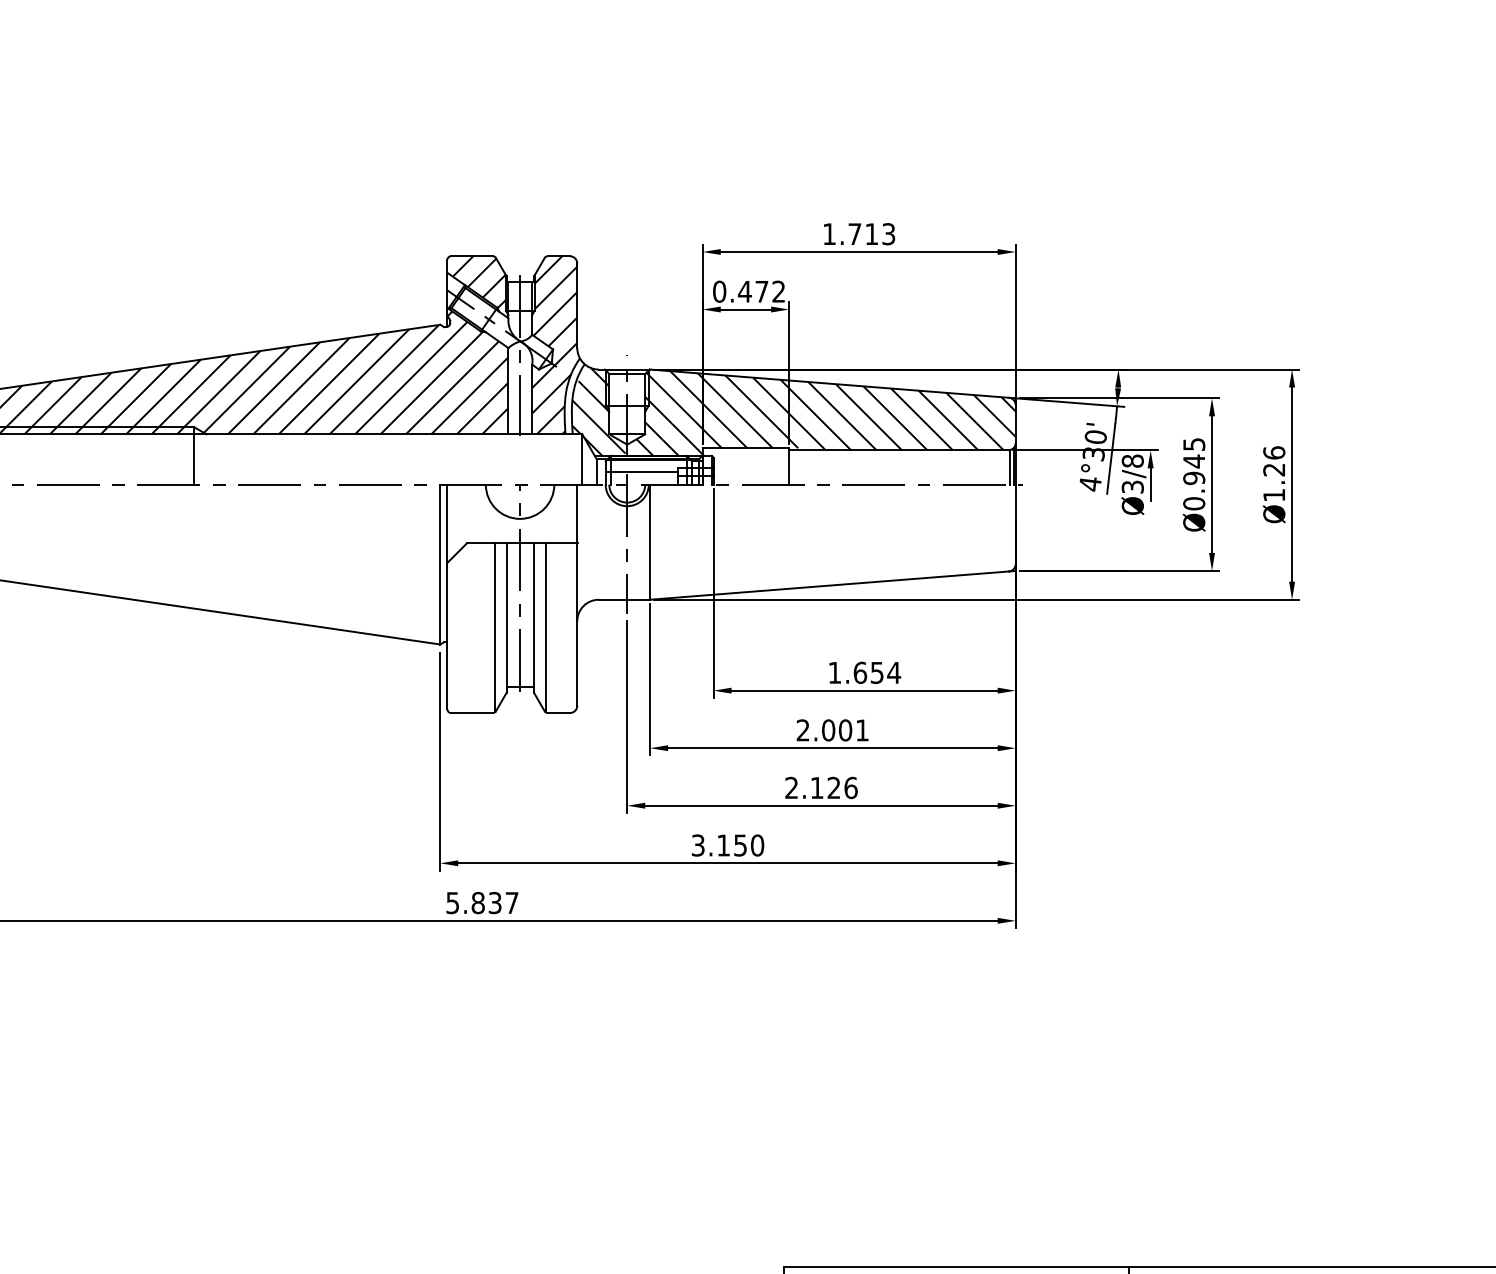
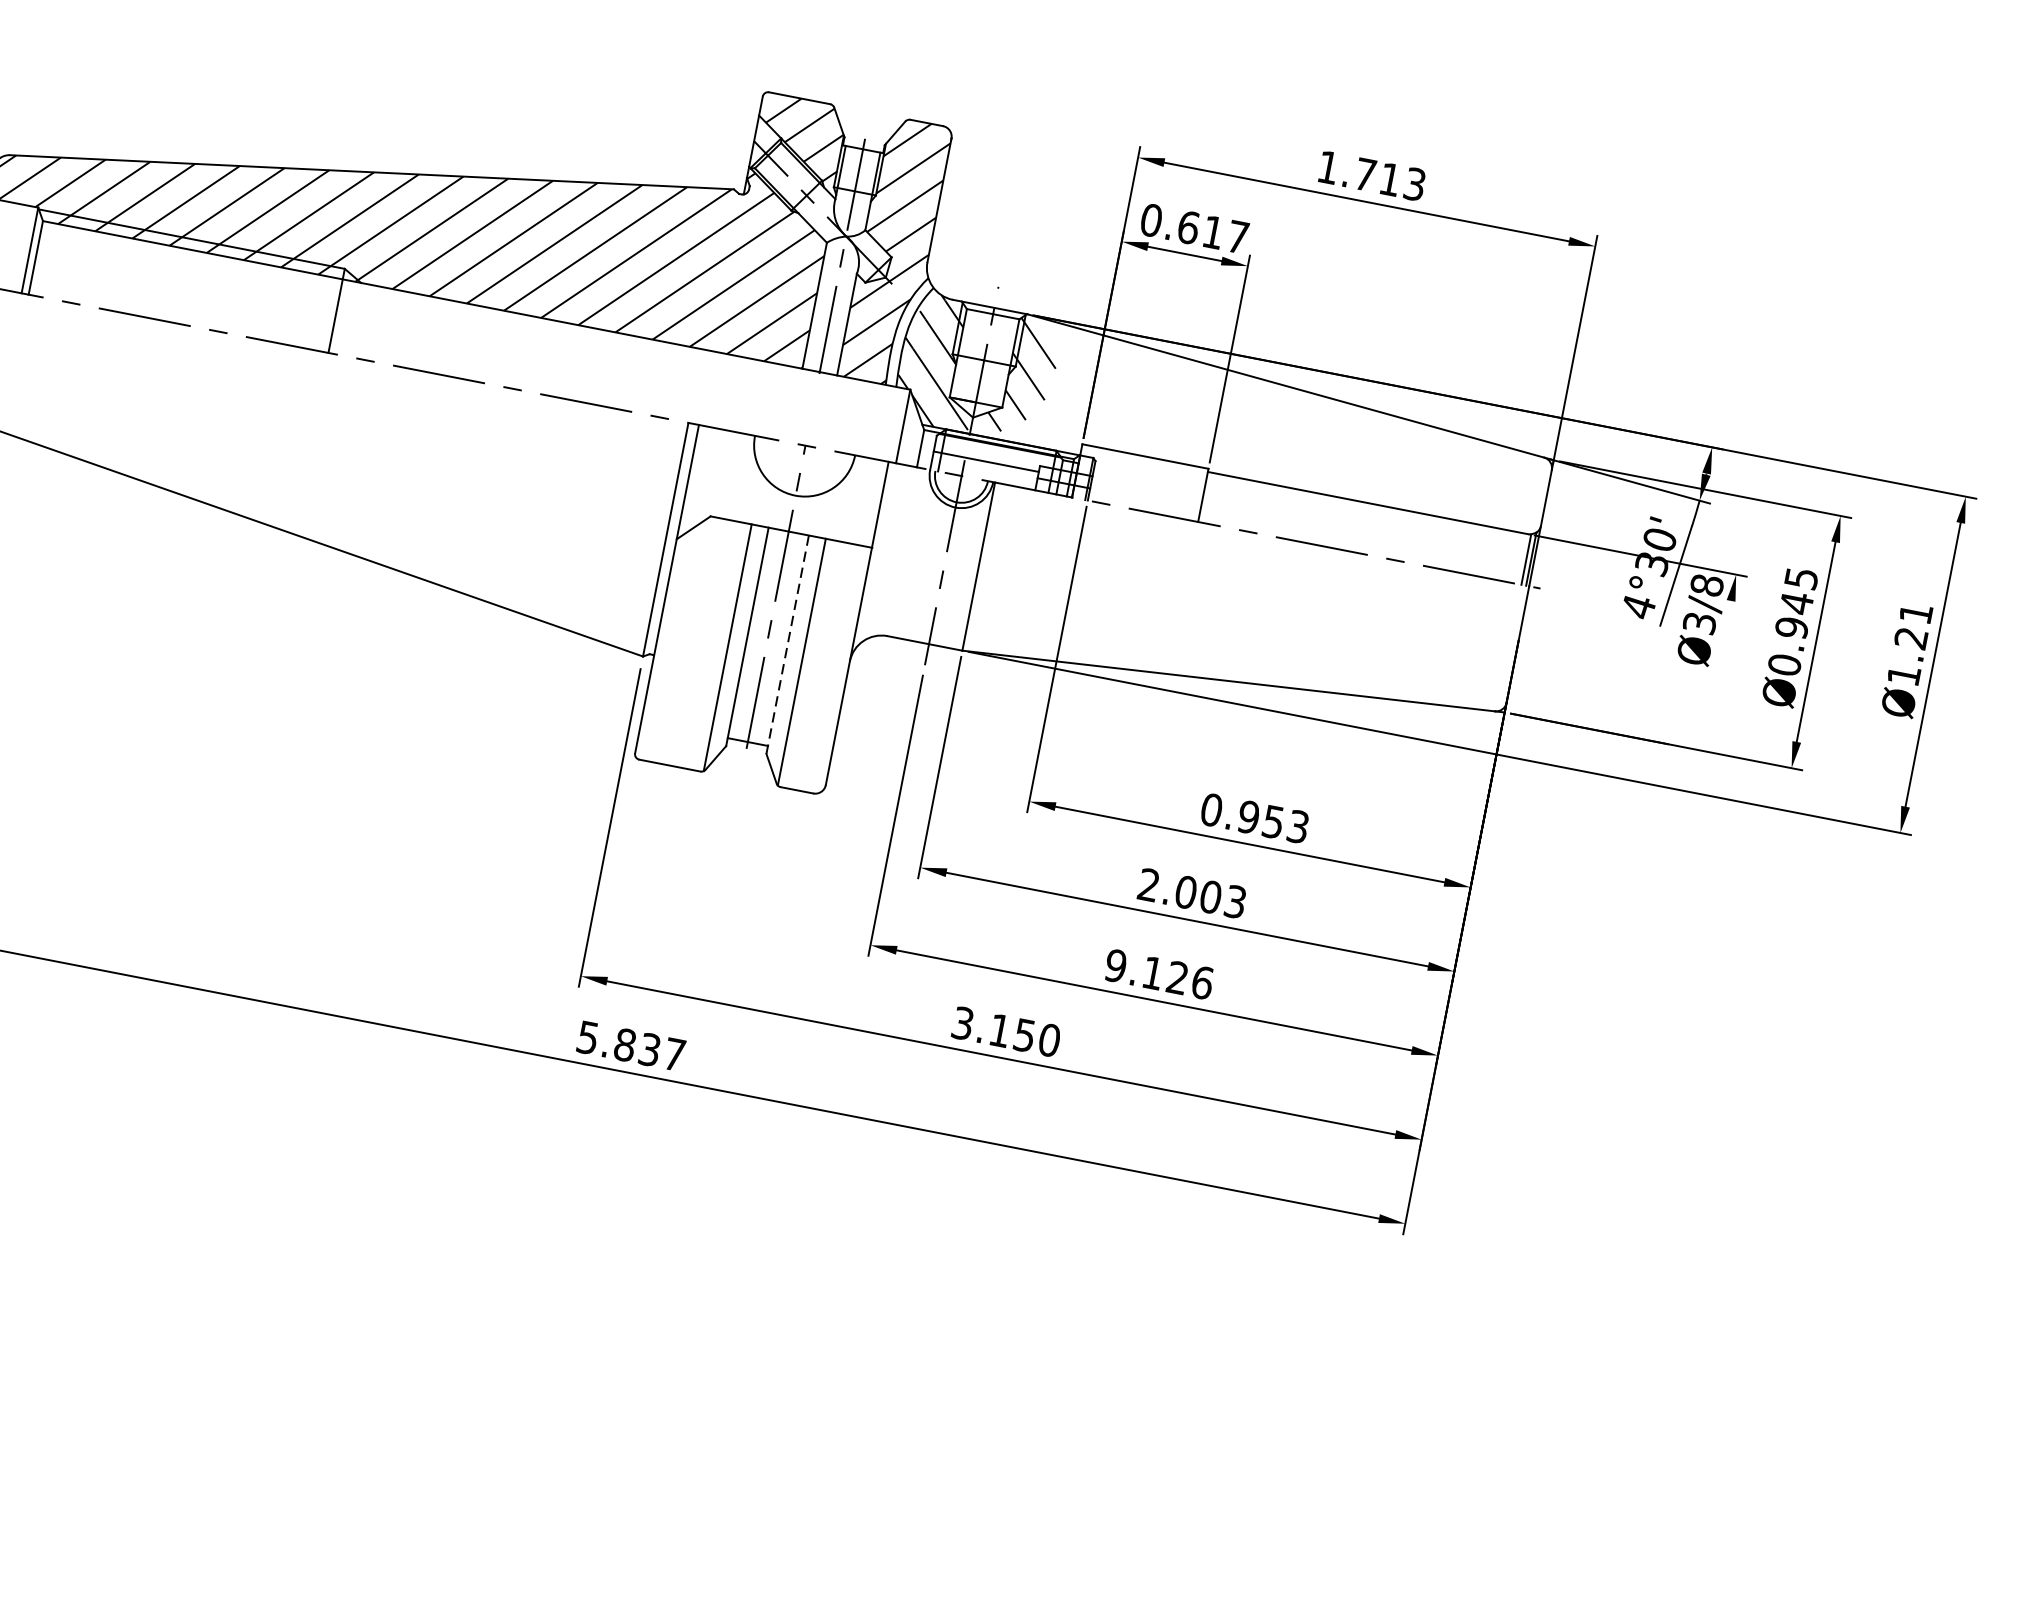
text: (761, 291) -> (1212, 231), 0.472 -> 0.617
hatch: (821, 413) -> (1265, 427), removed
text: (1274, 452) -> (1916, 612), Ø1.26 -> Ø1.21
line: (1150, 484) -> (1726, 624), removed
line: (534, 618) -> (788, 645), solid -> dashed
text: (864, 672) -> (1254, 817), 1.654 -> 0.953
text: (862, 730) -> (1235, 902), 2.001 -> 2.003
text: (791, 788) -> (1115, 966), 2.126 -> 9.126

